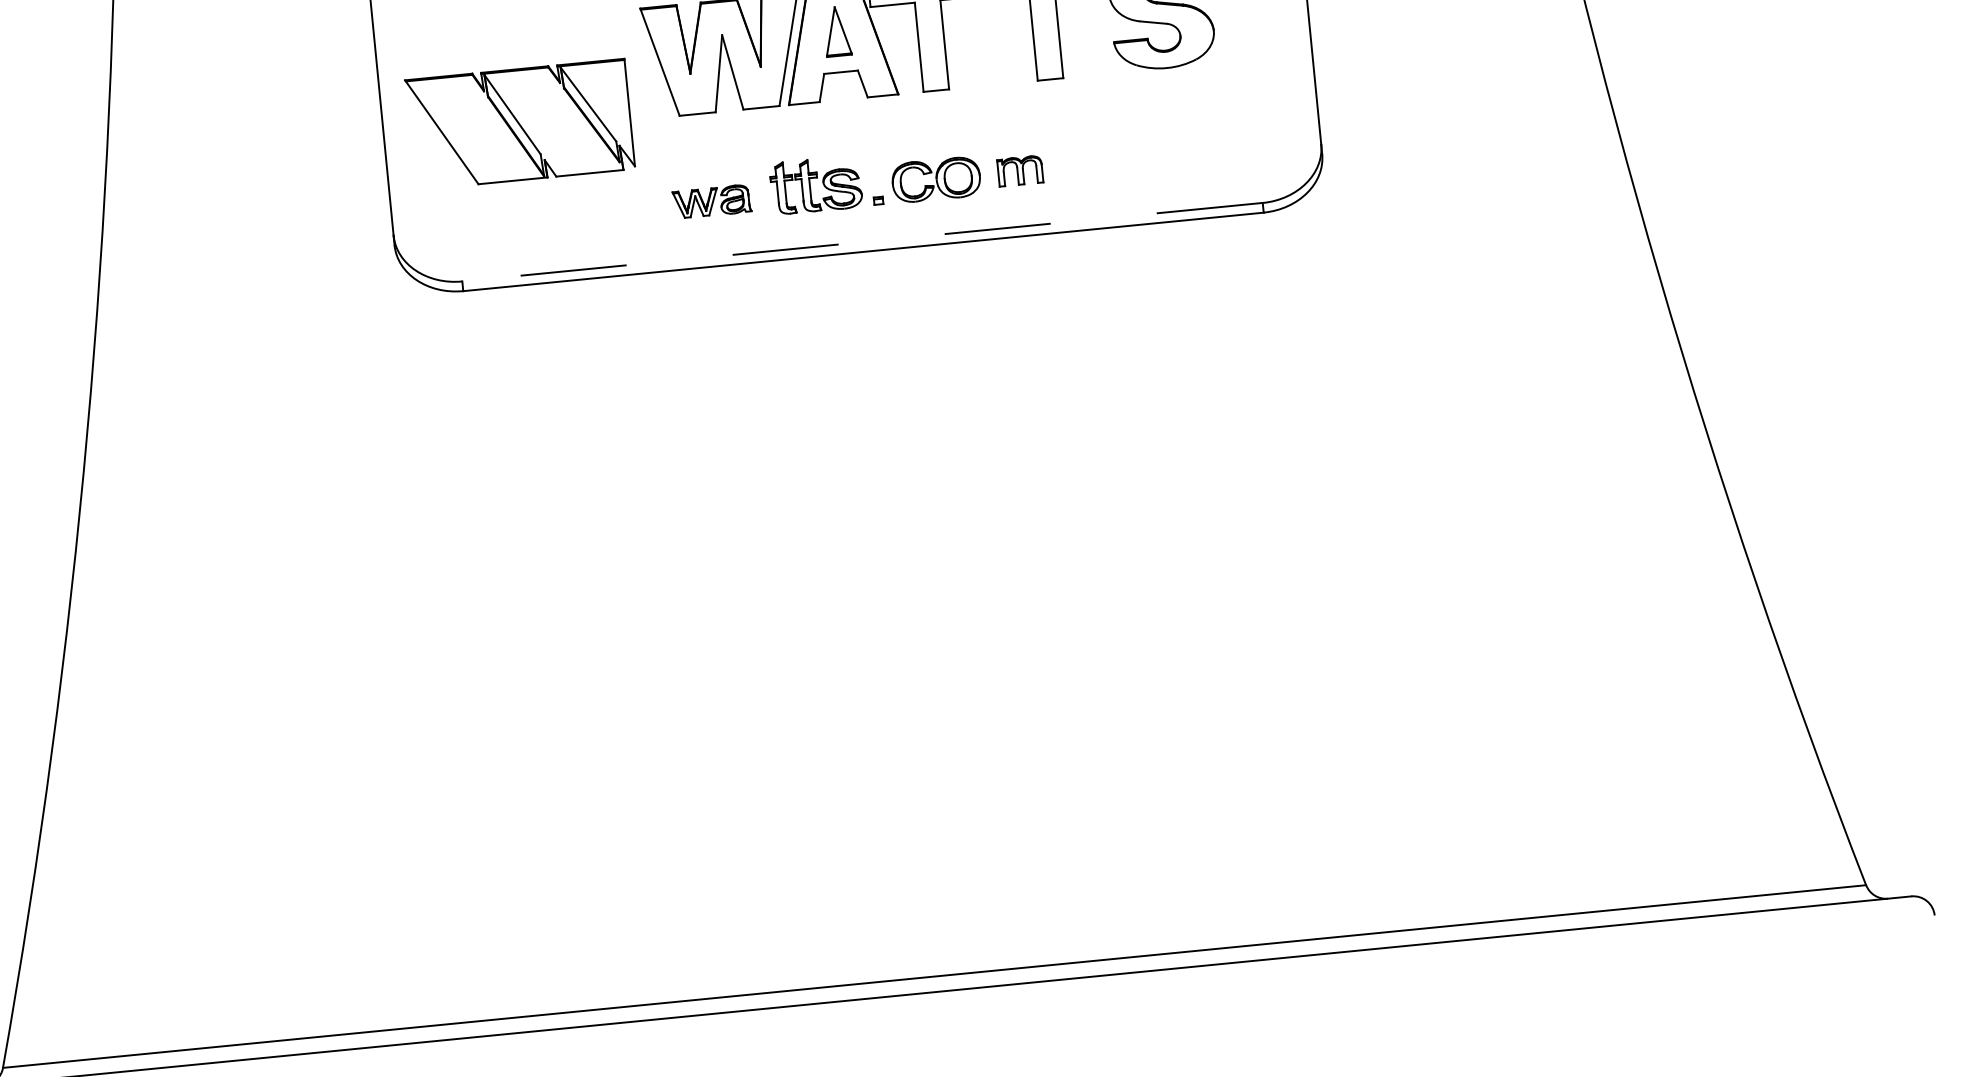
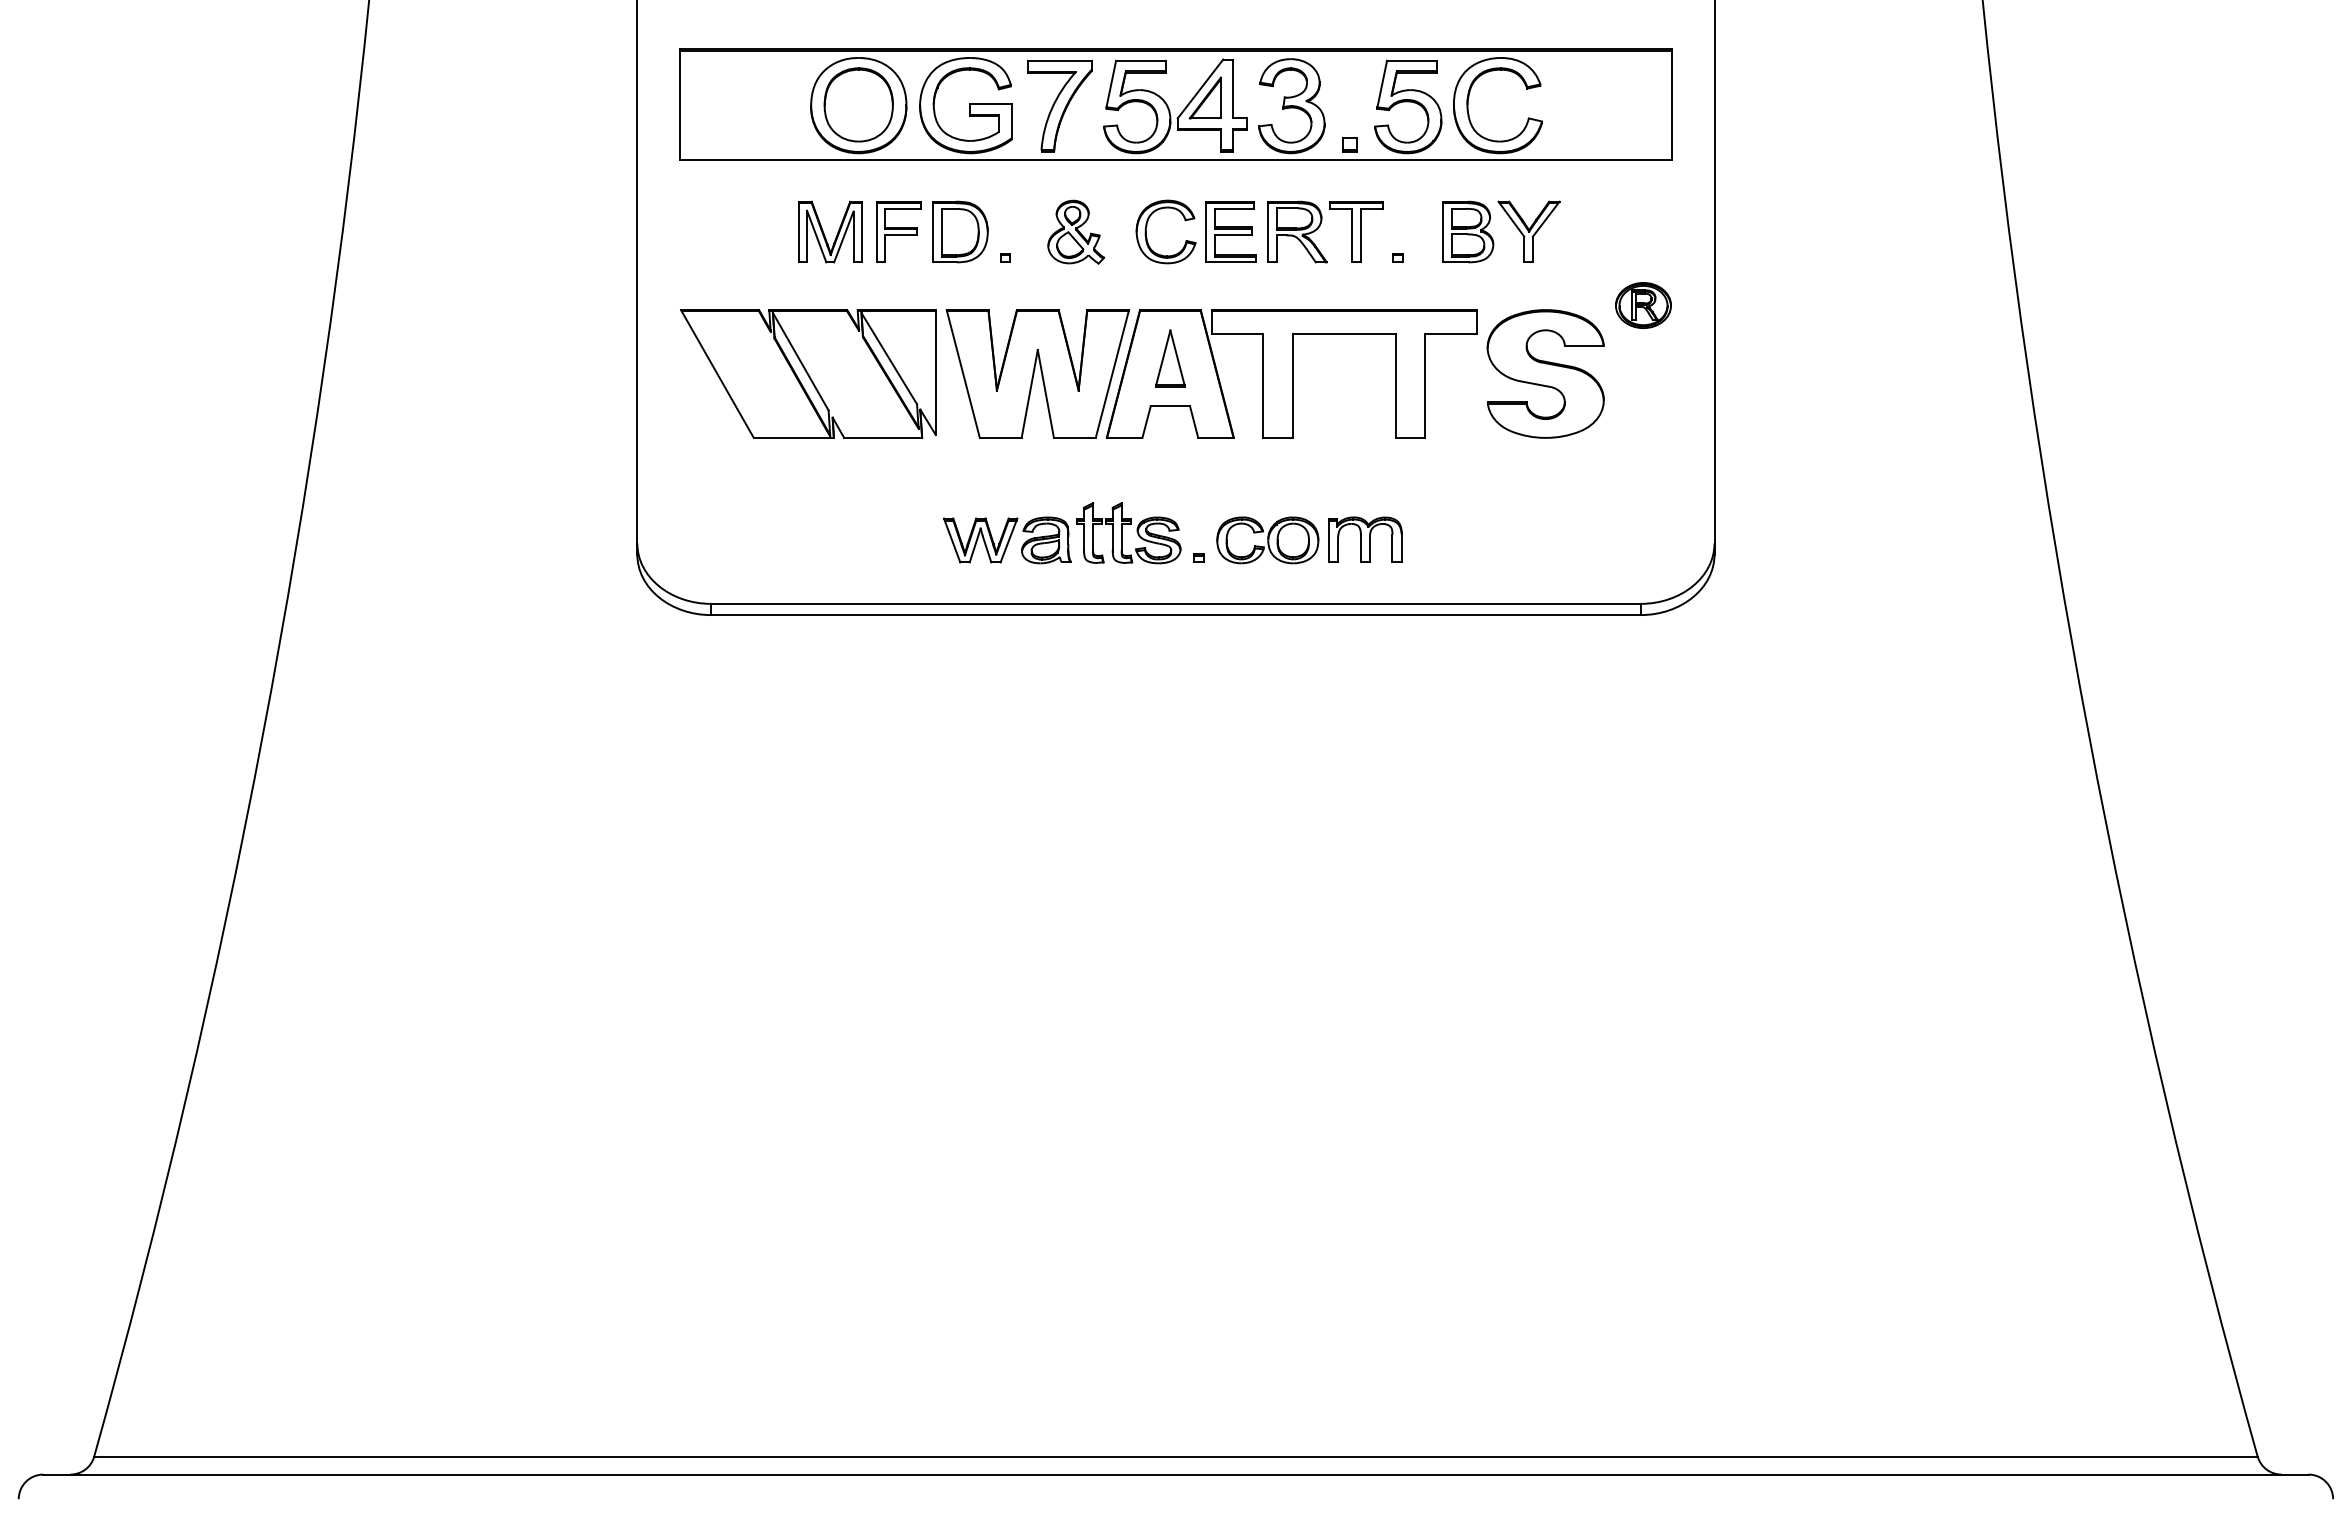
part: (520, 124) -> (808, 373), moved
part: (1020, 170) -> (1365, 539), size x1.43
part: (712, 201) -> (1007, 540), size x1.43
line: (862, 241) -> (1175, 603), dashed -> solid

